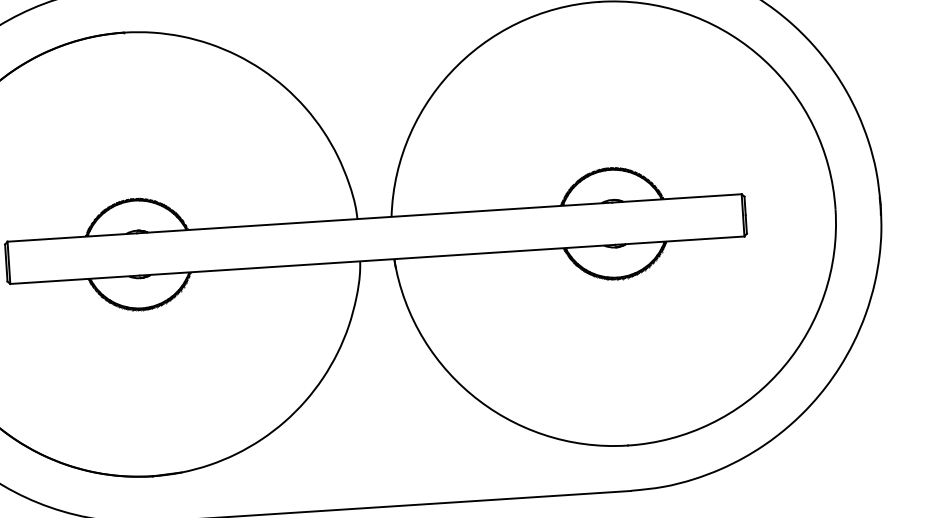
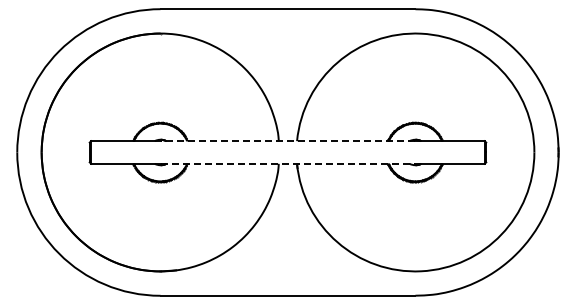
line: (373, 218) -> (287, 141), solid -> dashed
line: (378, 259) -> (288, 163), solid -> dashed

